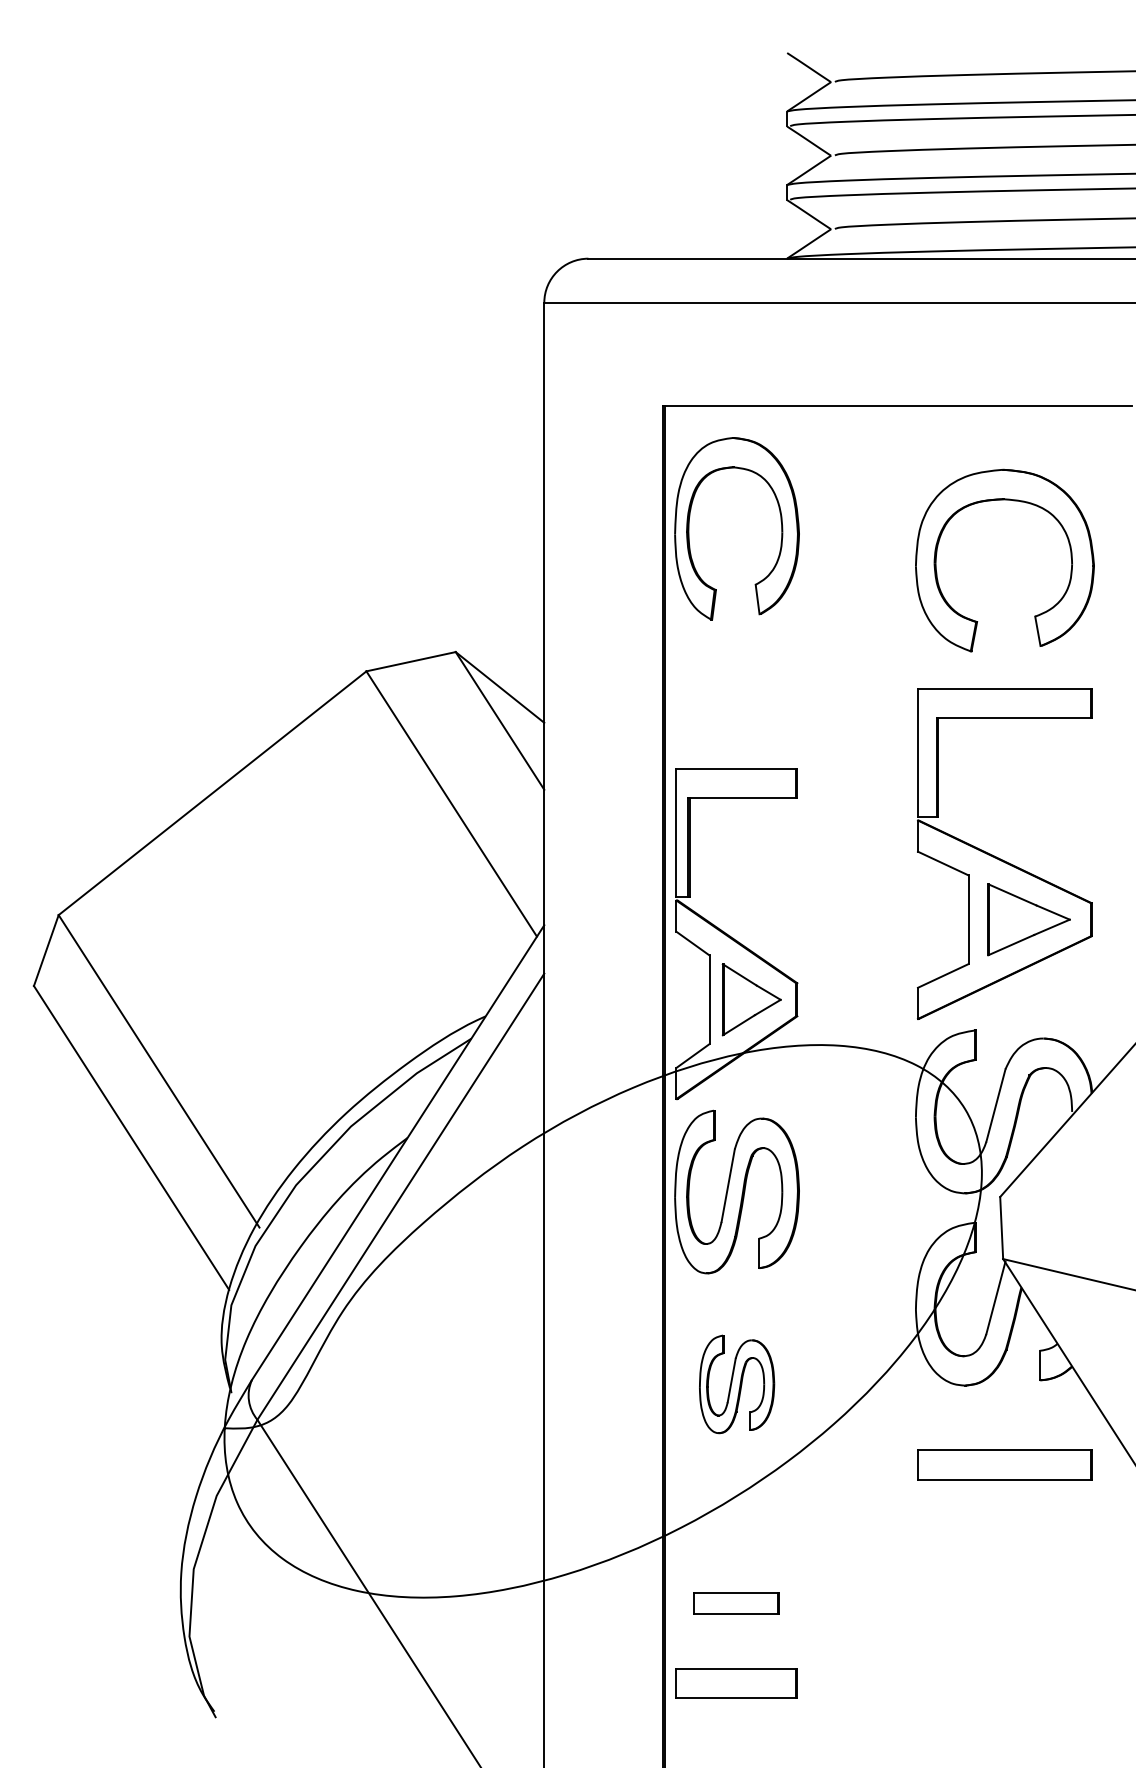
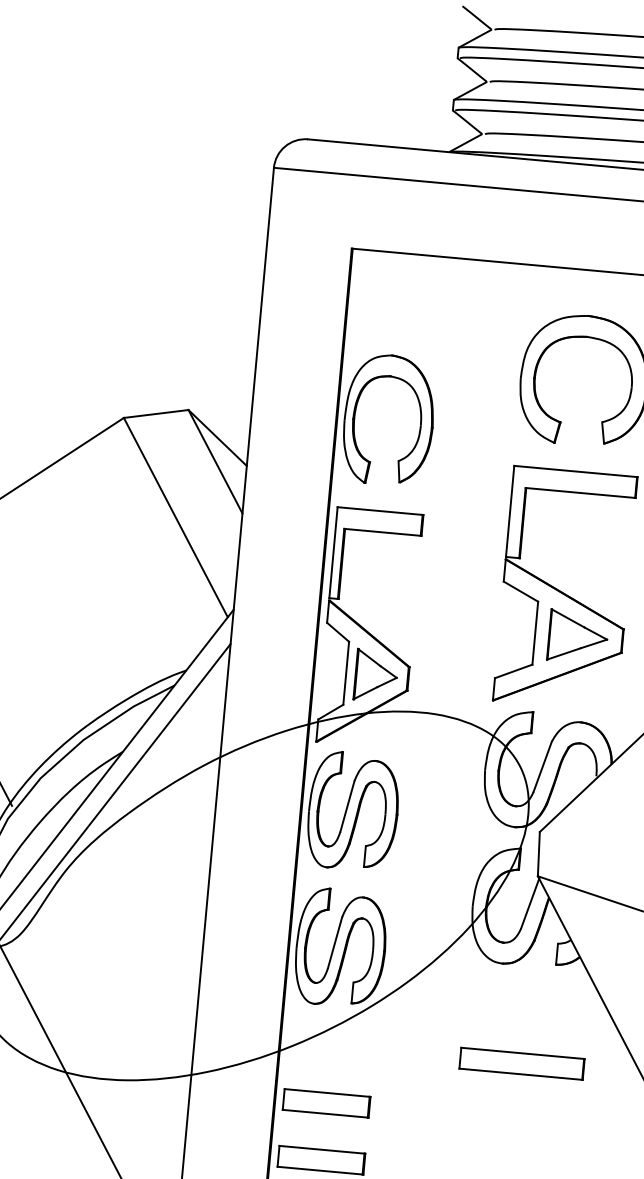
part: (780, 521) -> (420, 417), moved
part: (736, 1384) -> (340, 948), size x1.67
part: (1004, 1464) -> (521, 1063), moved
part: (736, 1603) -> (326, 1103), size x1.43

